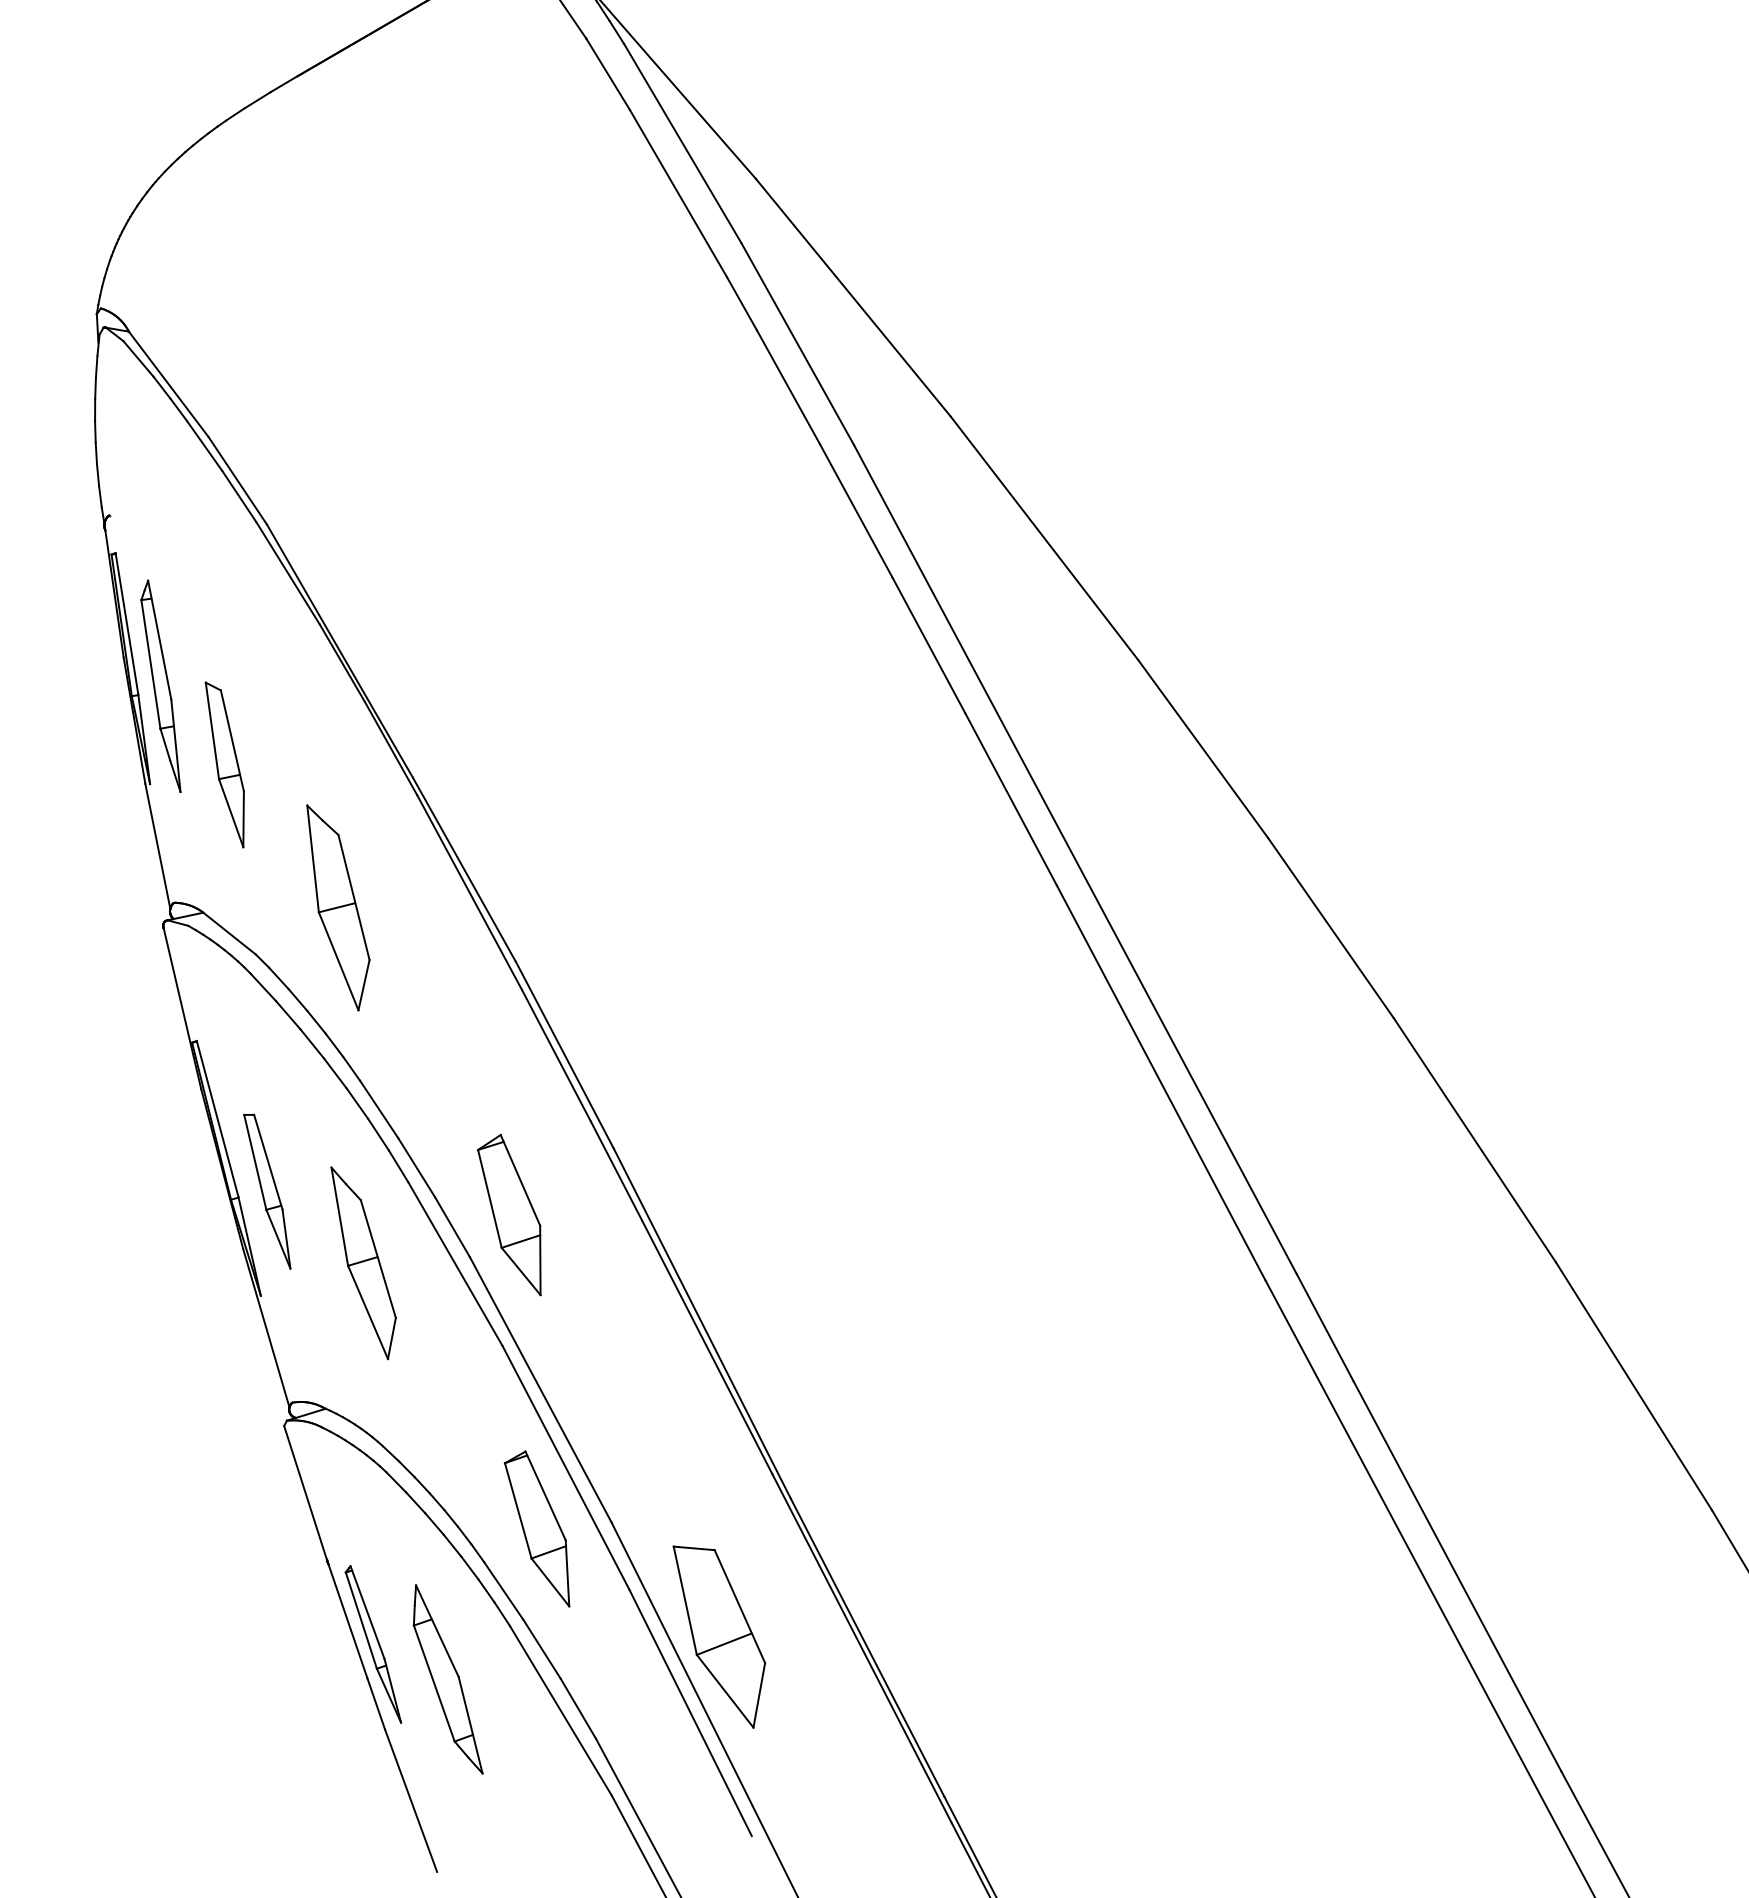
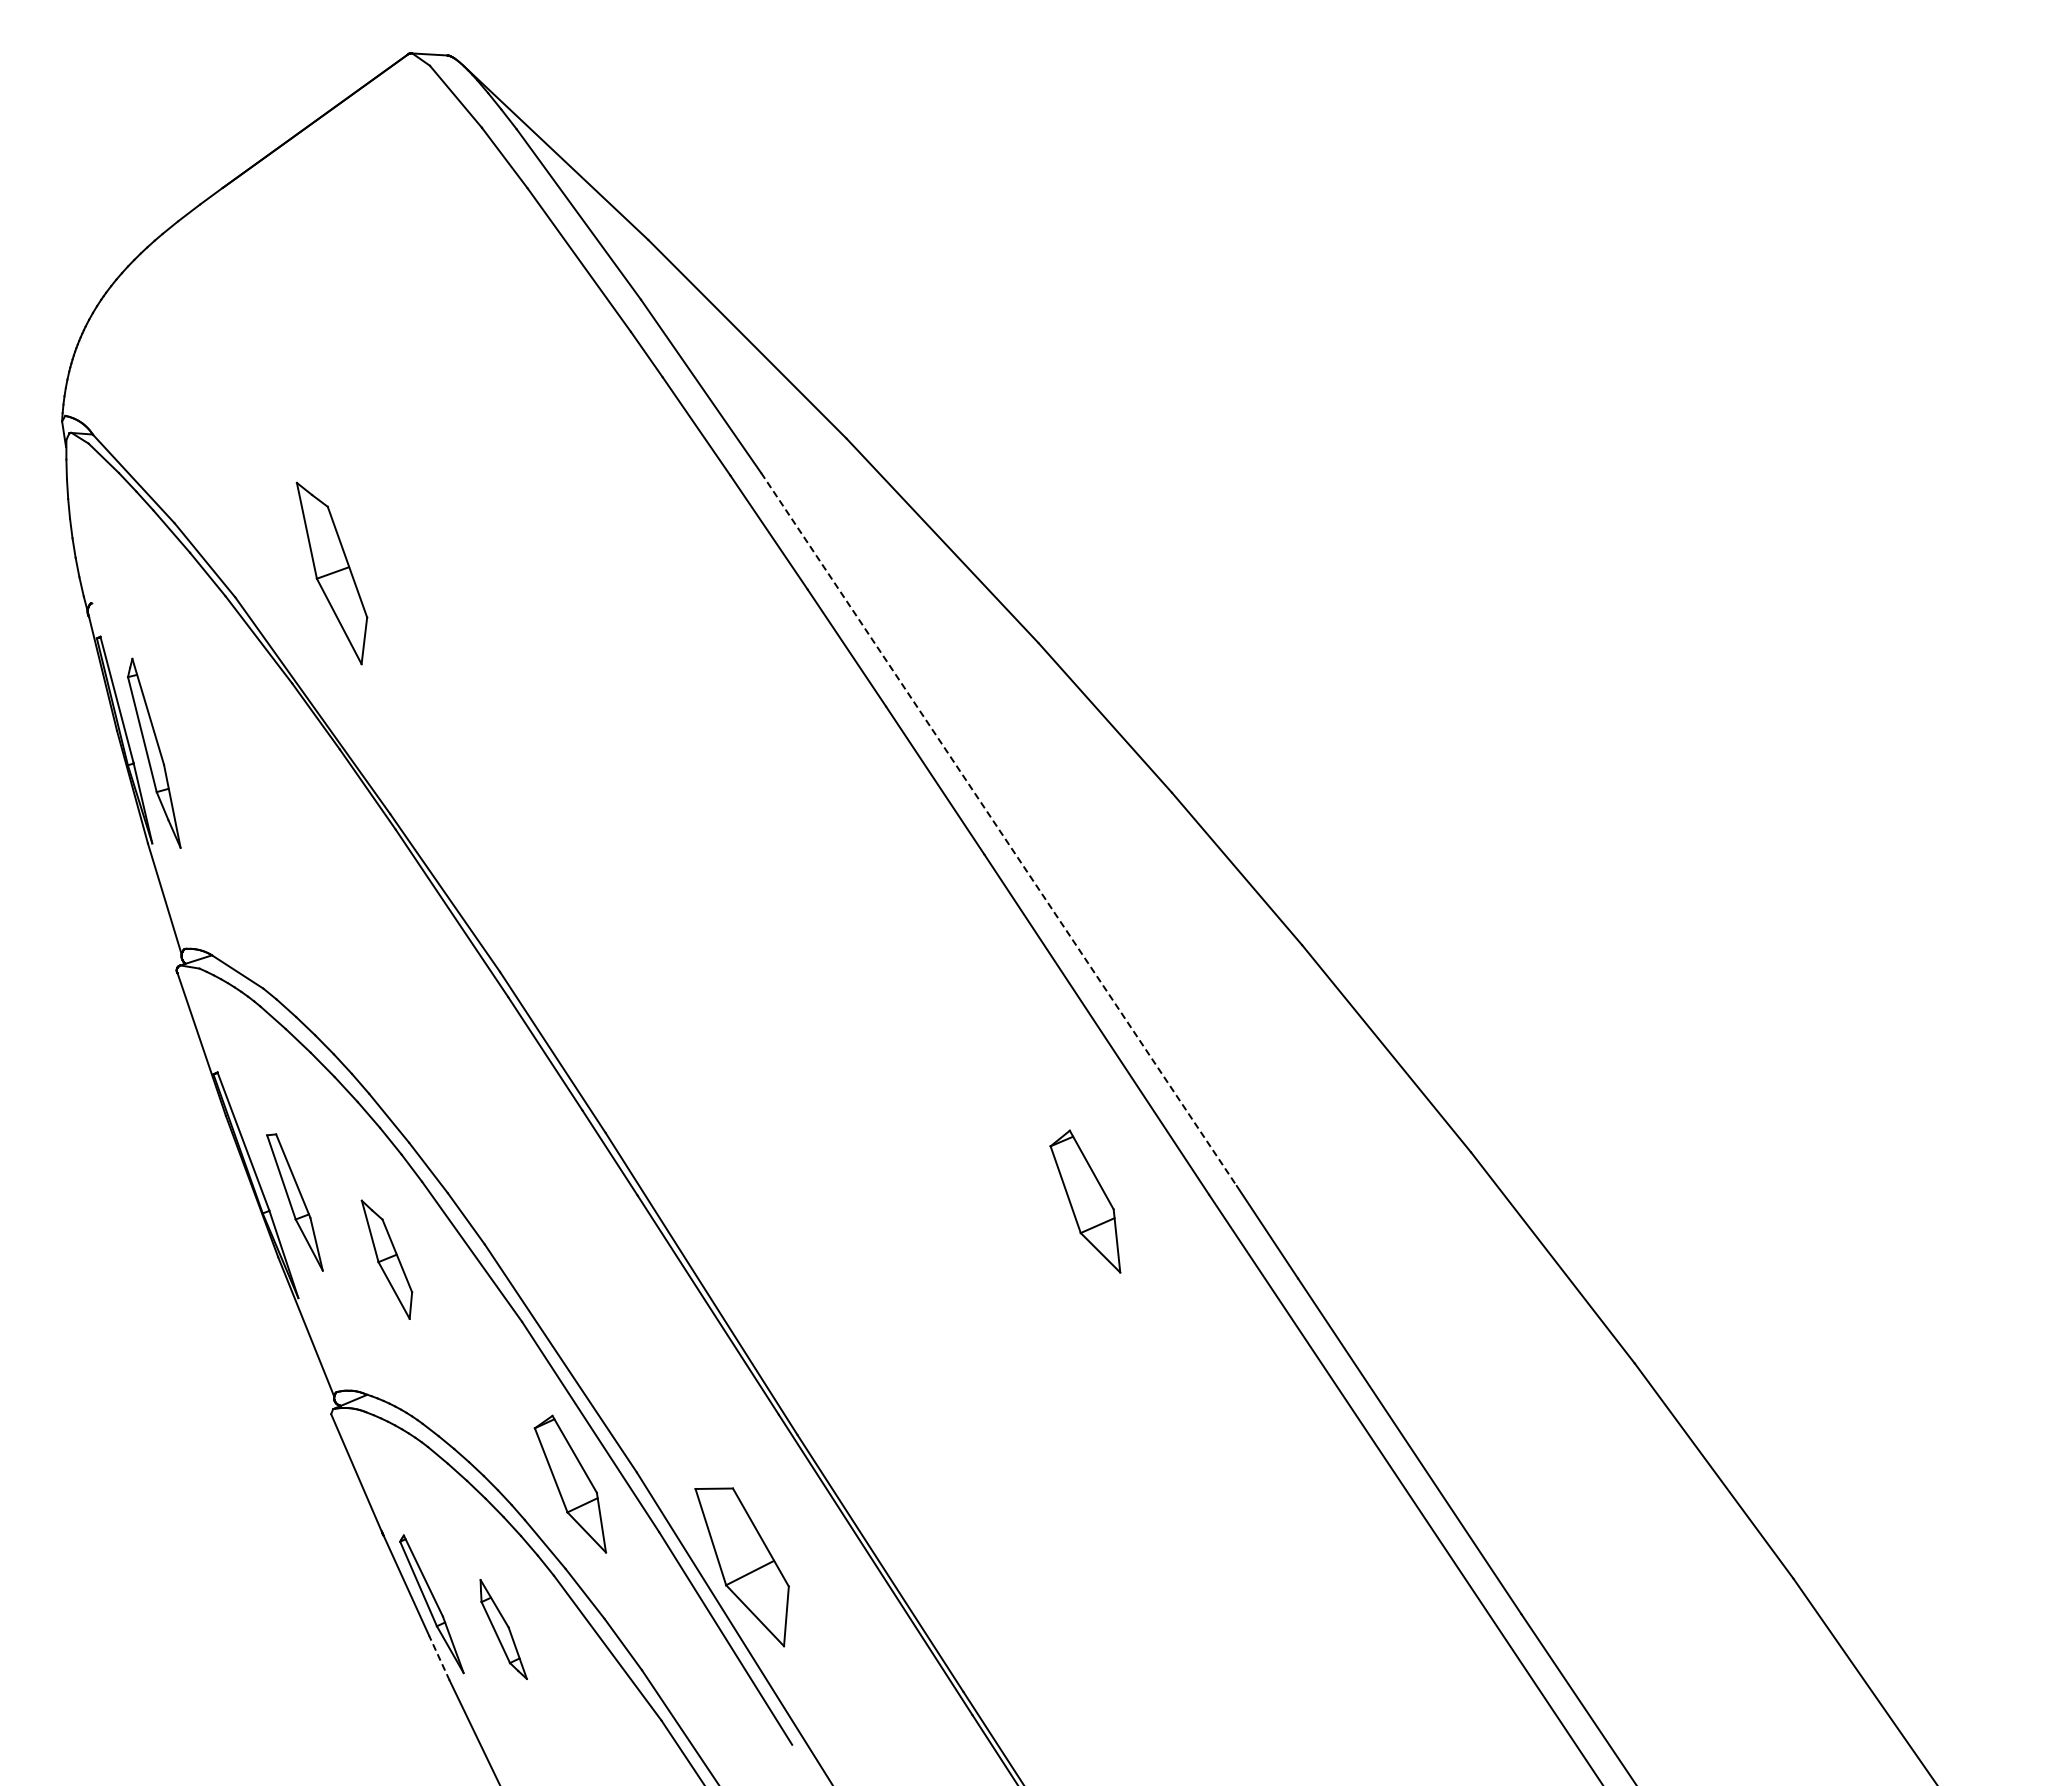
part: (223, 765) -> (217, 819), removed
line: (1074, 859) -> (998, 829), solid -> dashed
part: (335, 908) -> (331, 573), moved
part: (510, 1213) -> (1085, 1201), moved
part: (361, 1263) -> (386, 1259), size x0.7
part: (449, 1679) -> (503, 1629), size x0.6
line: (376, 1704) -> (439, 1658), solid -> dashed

